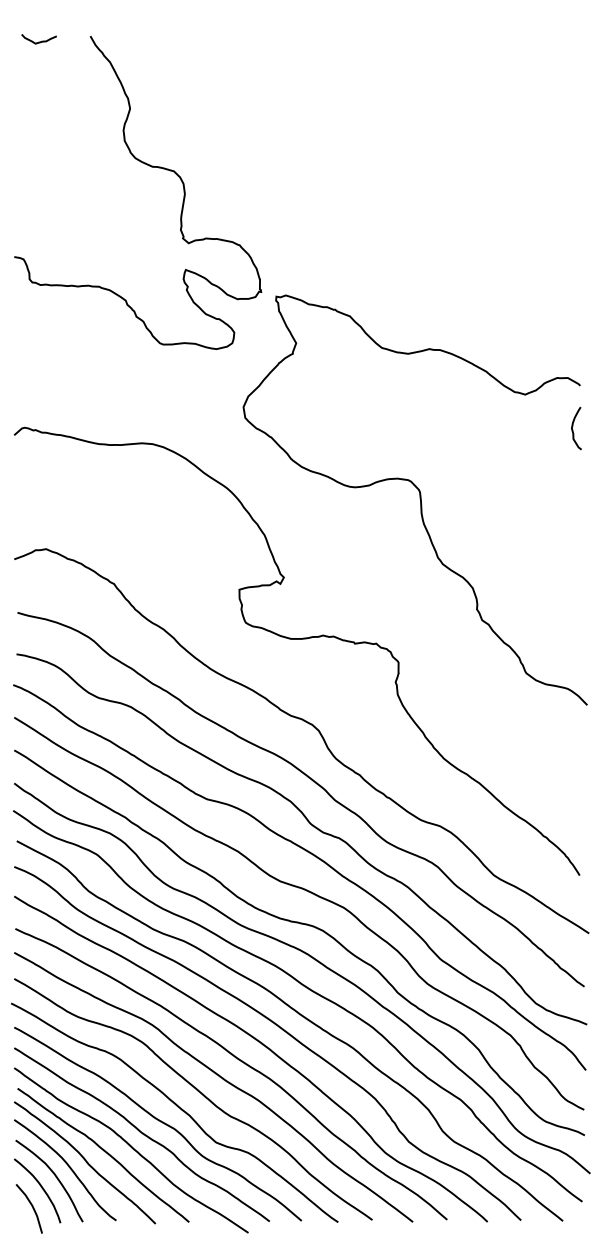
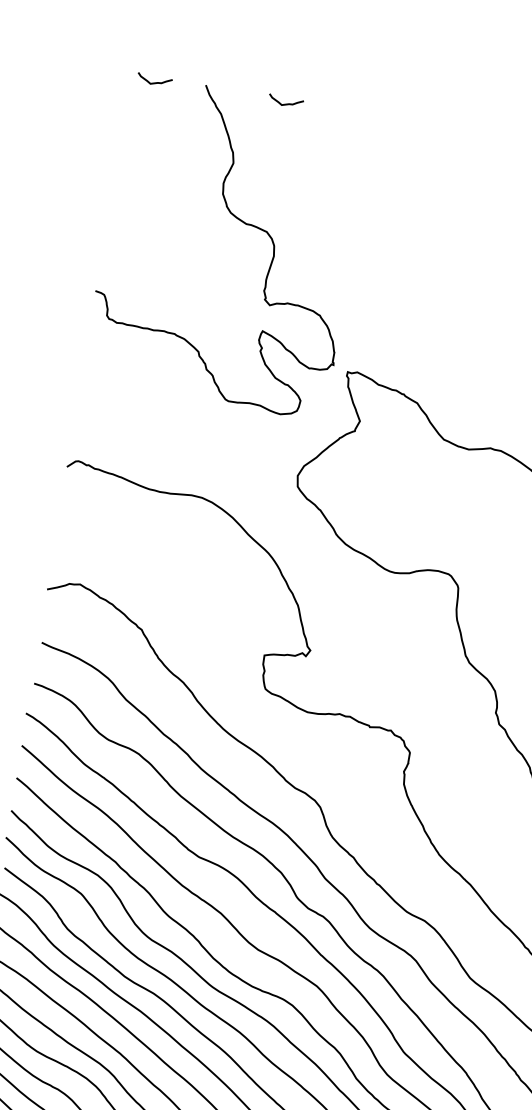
curve: (171, 41) -> (285, 103), added

